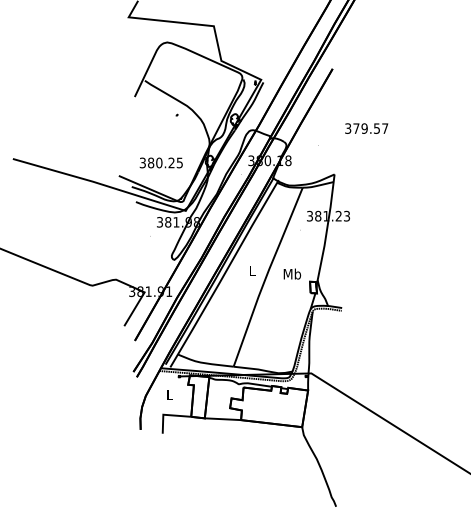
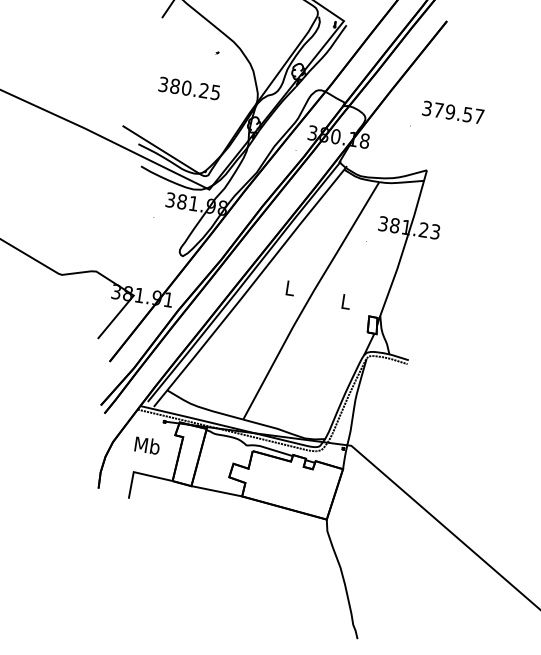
text: (366, 128) -> (453, 112), moved
text: (160, 162) -> (188, 87), moved
text: (292, 273) -> (346, 300), Mb -> L
text: (169, 394) -> (146, 444), L -> Mb

